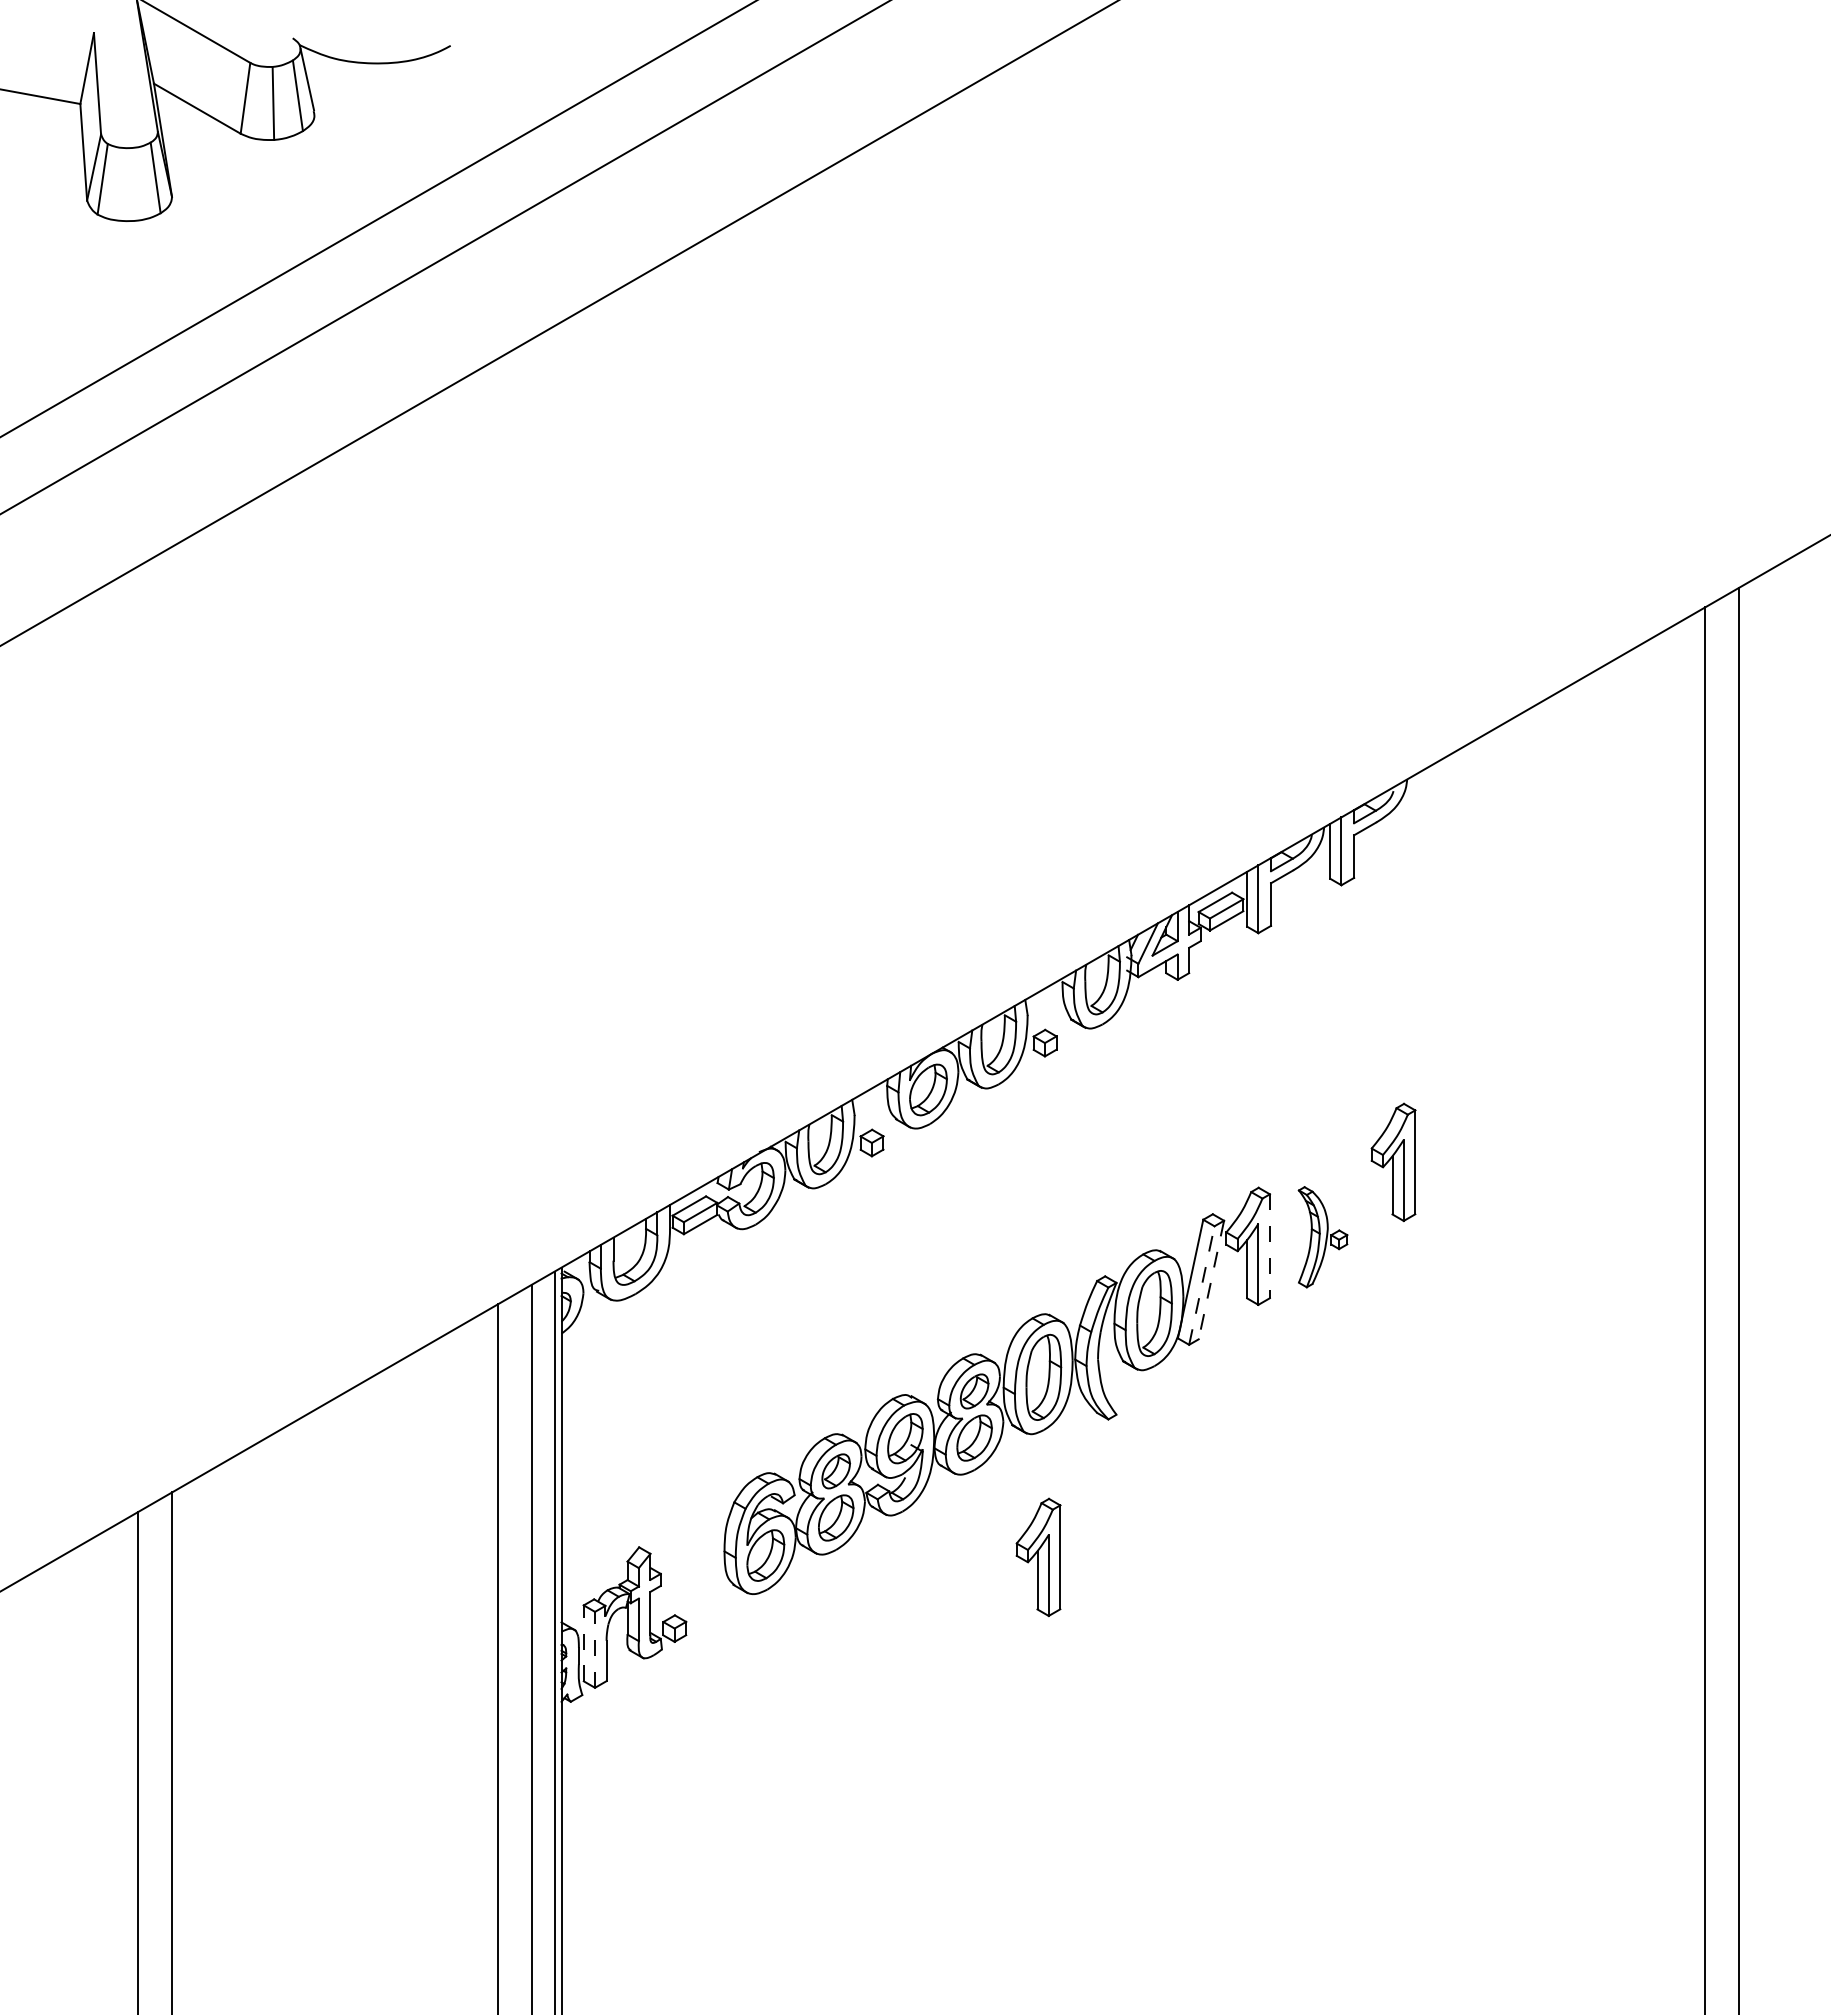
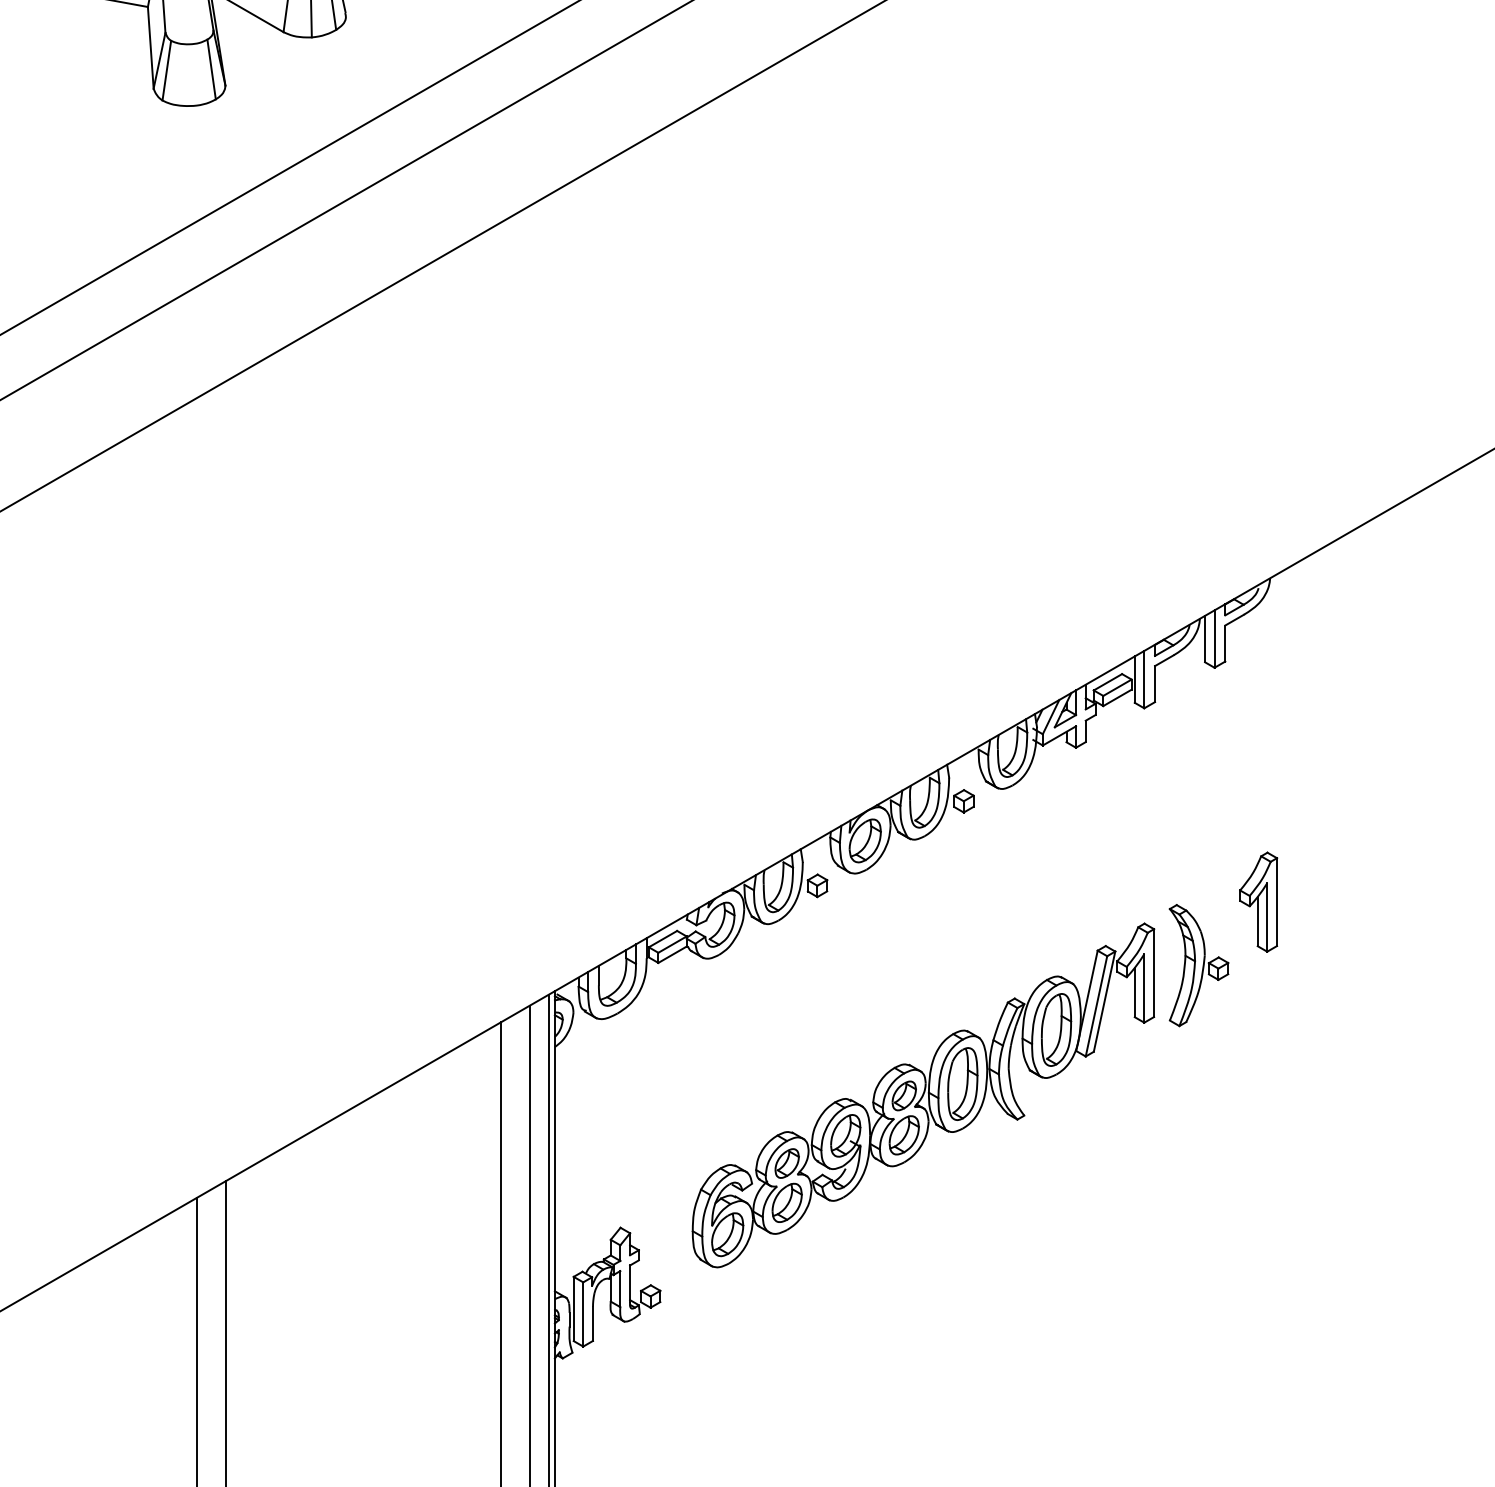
part: (1322, 1236) -> (1198, 964), size x1.43
line: (1269, 1246) -> (1153, 973), dashed -> solid
line: (1211, 1280) -> (1104, 1002), dashed -> solid
line: (1201, 1285) -> (1096, 1006), dashed -> solid
part: (1038, 1557) -> (958, 1236), removed
line: (583, 1643) -> (573, 1309), dashed -> solid
line: (595, 1649) -> (583, 1314), dashed -> solid

